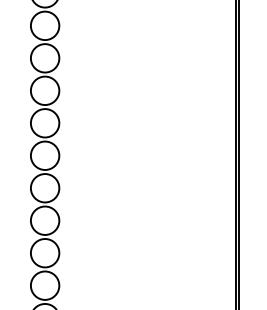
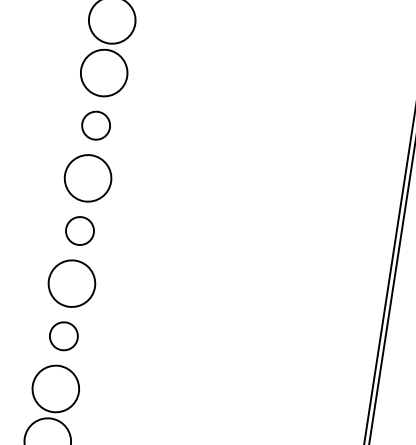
circle: (44, 123) -> (95, 125), size x0.6
circle: (44, 188) -> (78, 231), size x0.6
circle: (44, 253) -> (62, 336), size x0.6

